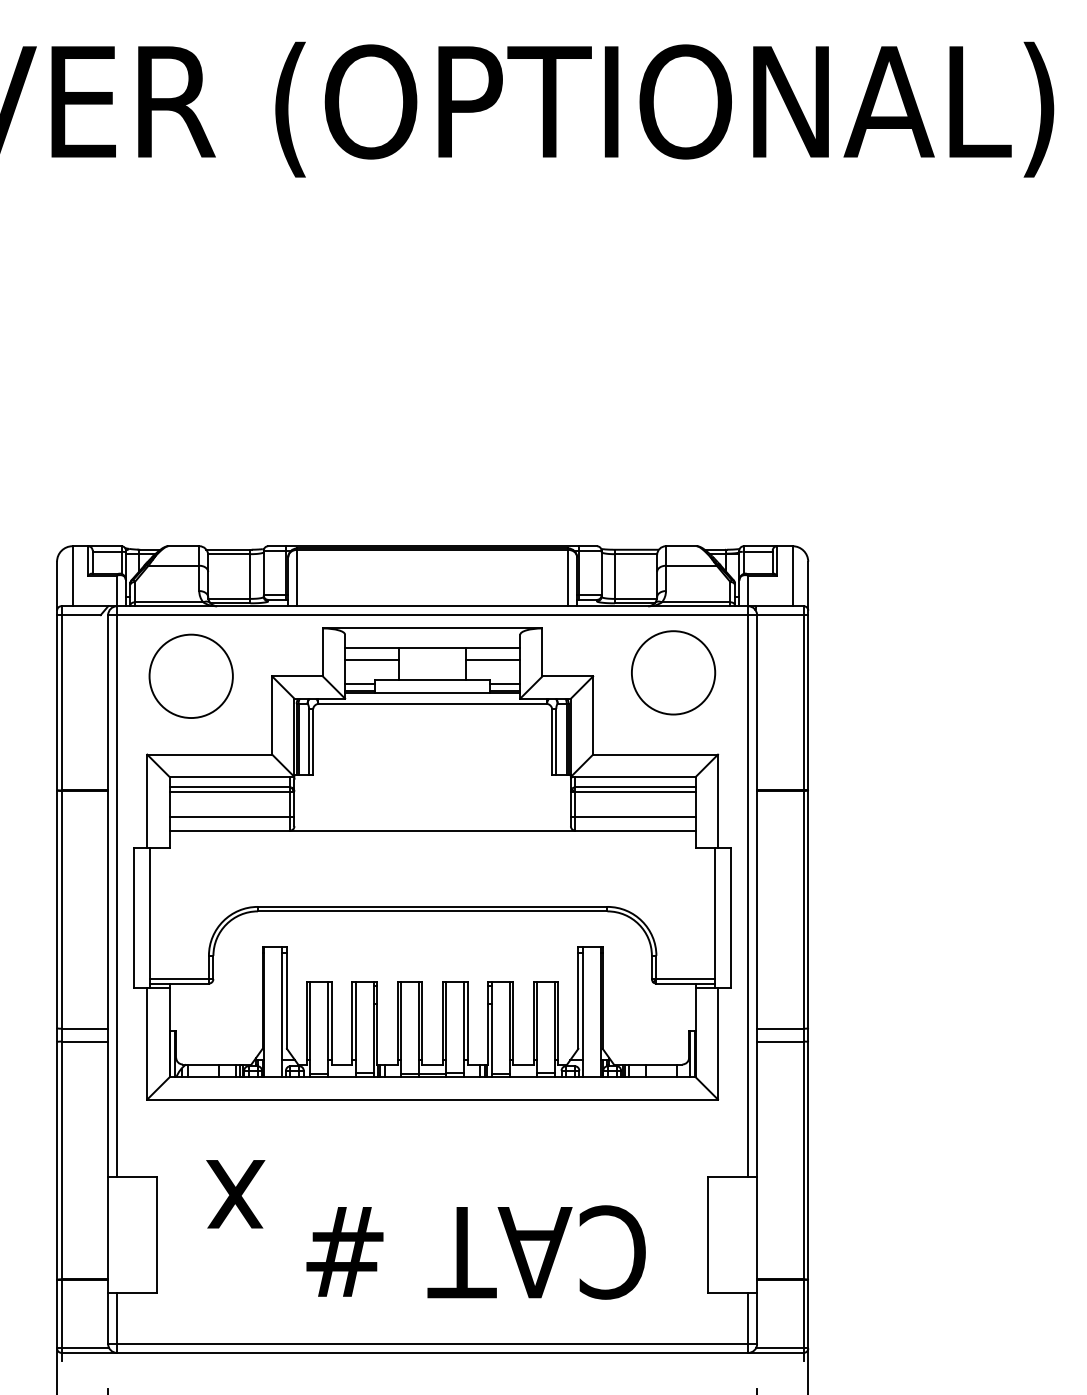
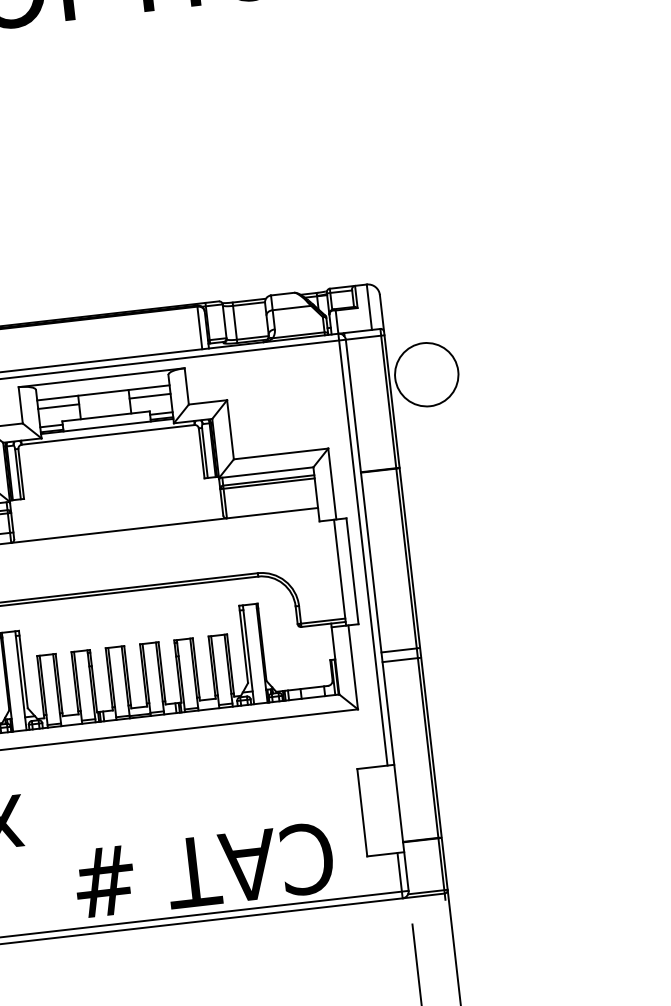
circle: (673, 672) -> (426, 374), moved
line: (632, 817) -> (269, 503), removed
text: (475, 1252) -> (203, 870), moved

